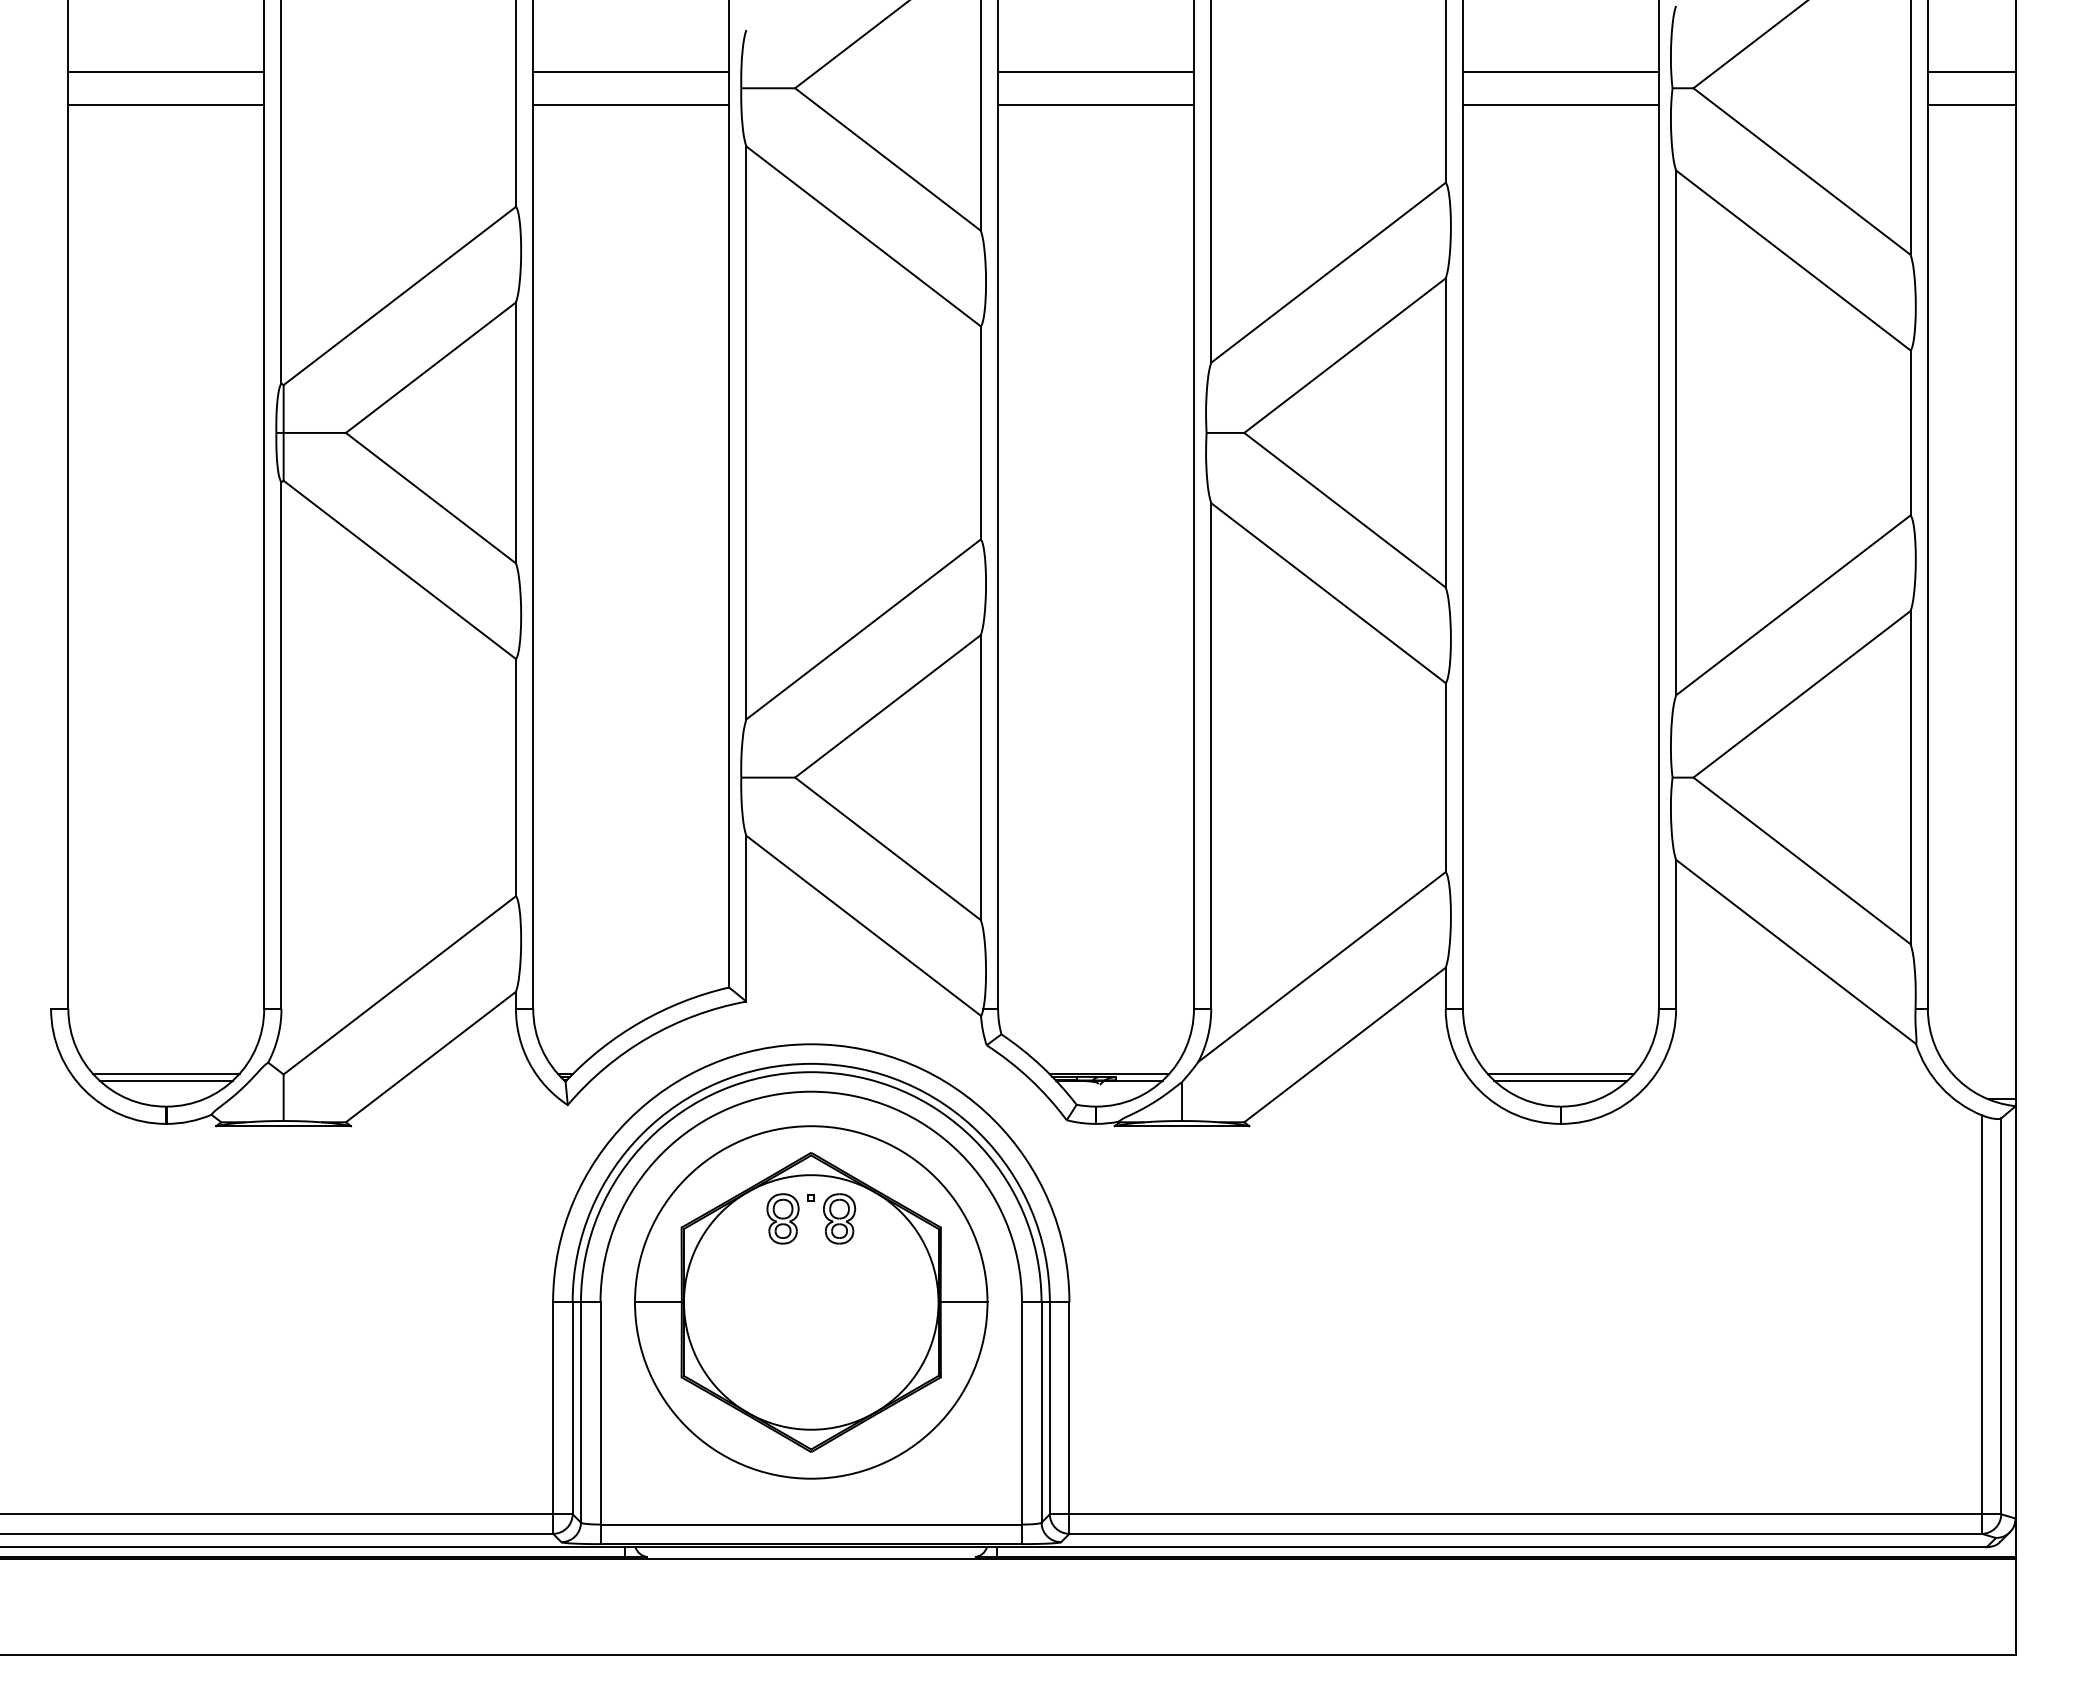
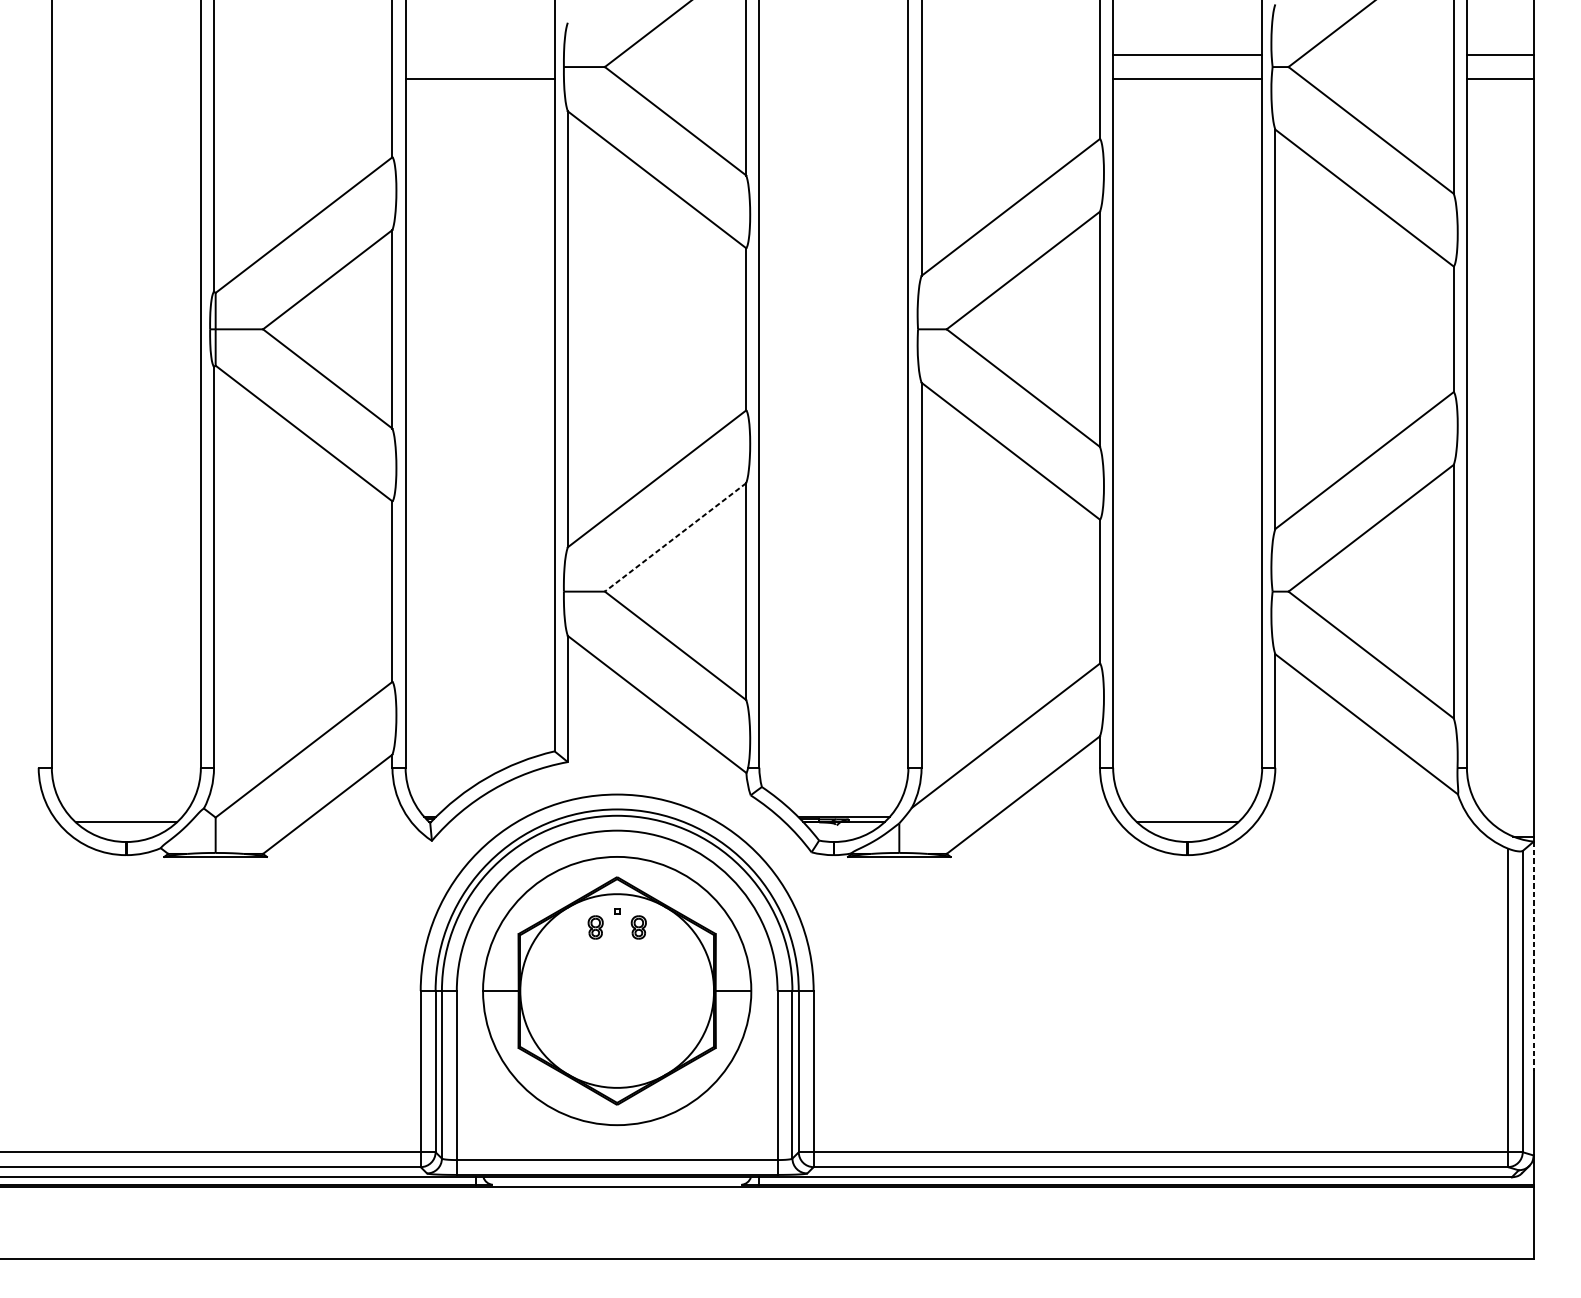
line: (166, 71) -> (126, 54), removed
line: (631, 71) -> (480, 54), removed
line: (1095, 71) -> (833, 54), removed
line: (166, 104) -> (126, 79), removed
line: (1095, 104) -> (833, 79), removed
line: (887, 706) -> (675, 537), solid -> dashed
line: (166, 1073) -> (126, 816), removed
line: (1560, 1073) -> (1187, 816), removed
part: (782, 1218) -> (595, 927), size x0.6
part: (839, 1218) -> (638, 927), size x0.6
line: (2015, 1257) -> (1533, 956), solid -> dashed

